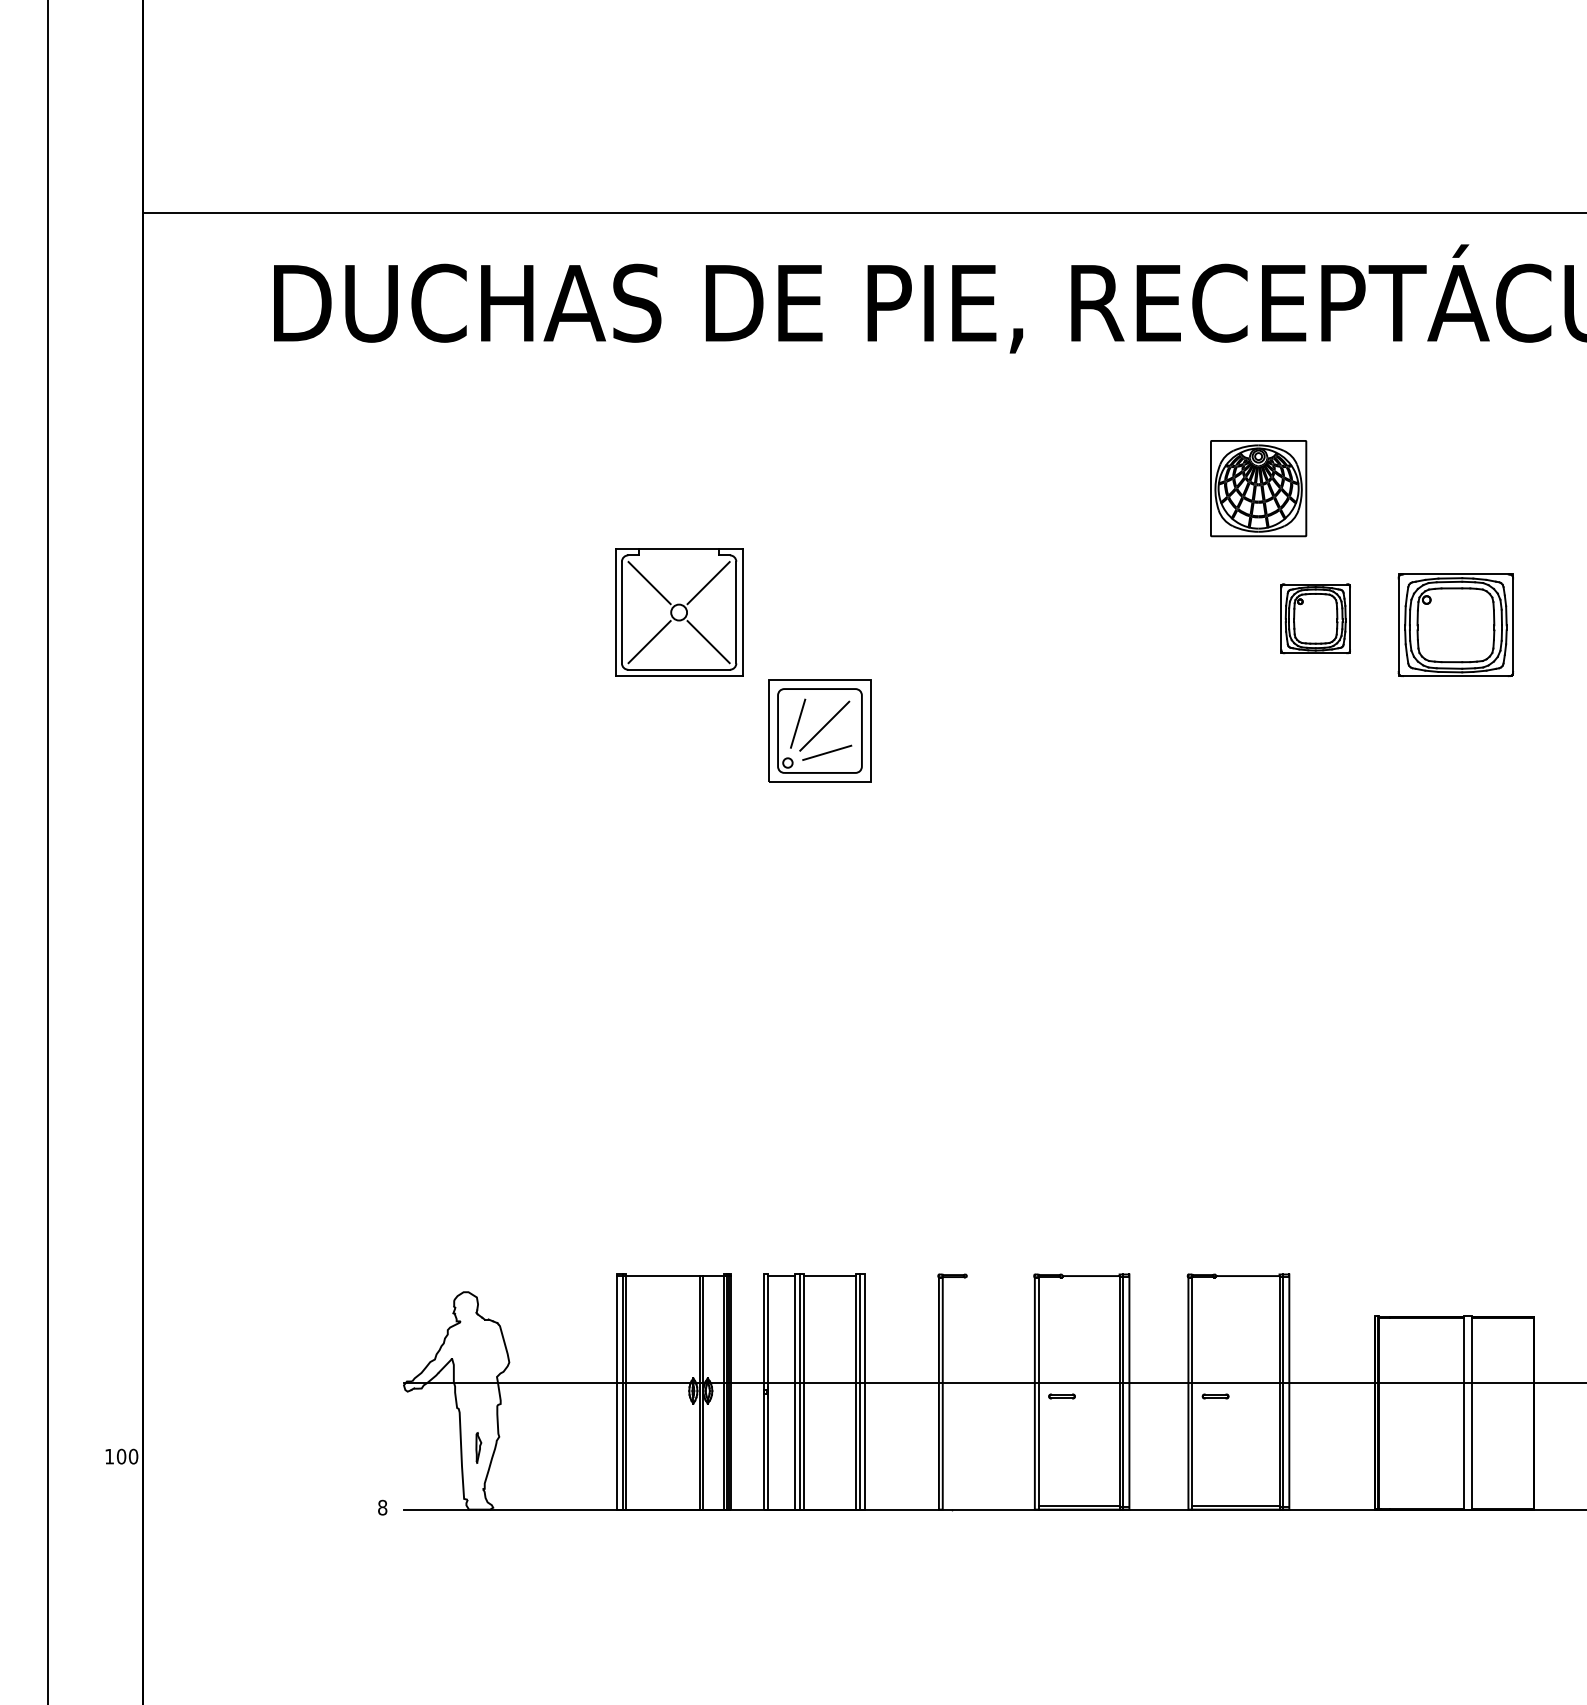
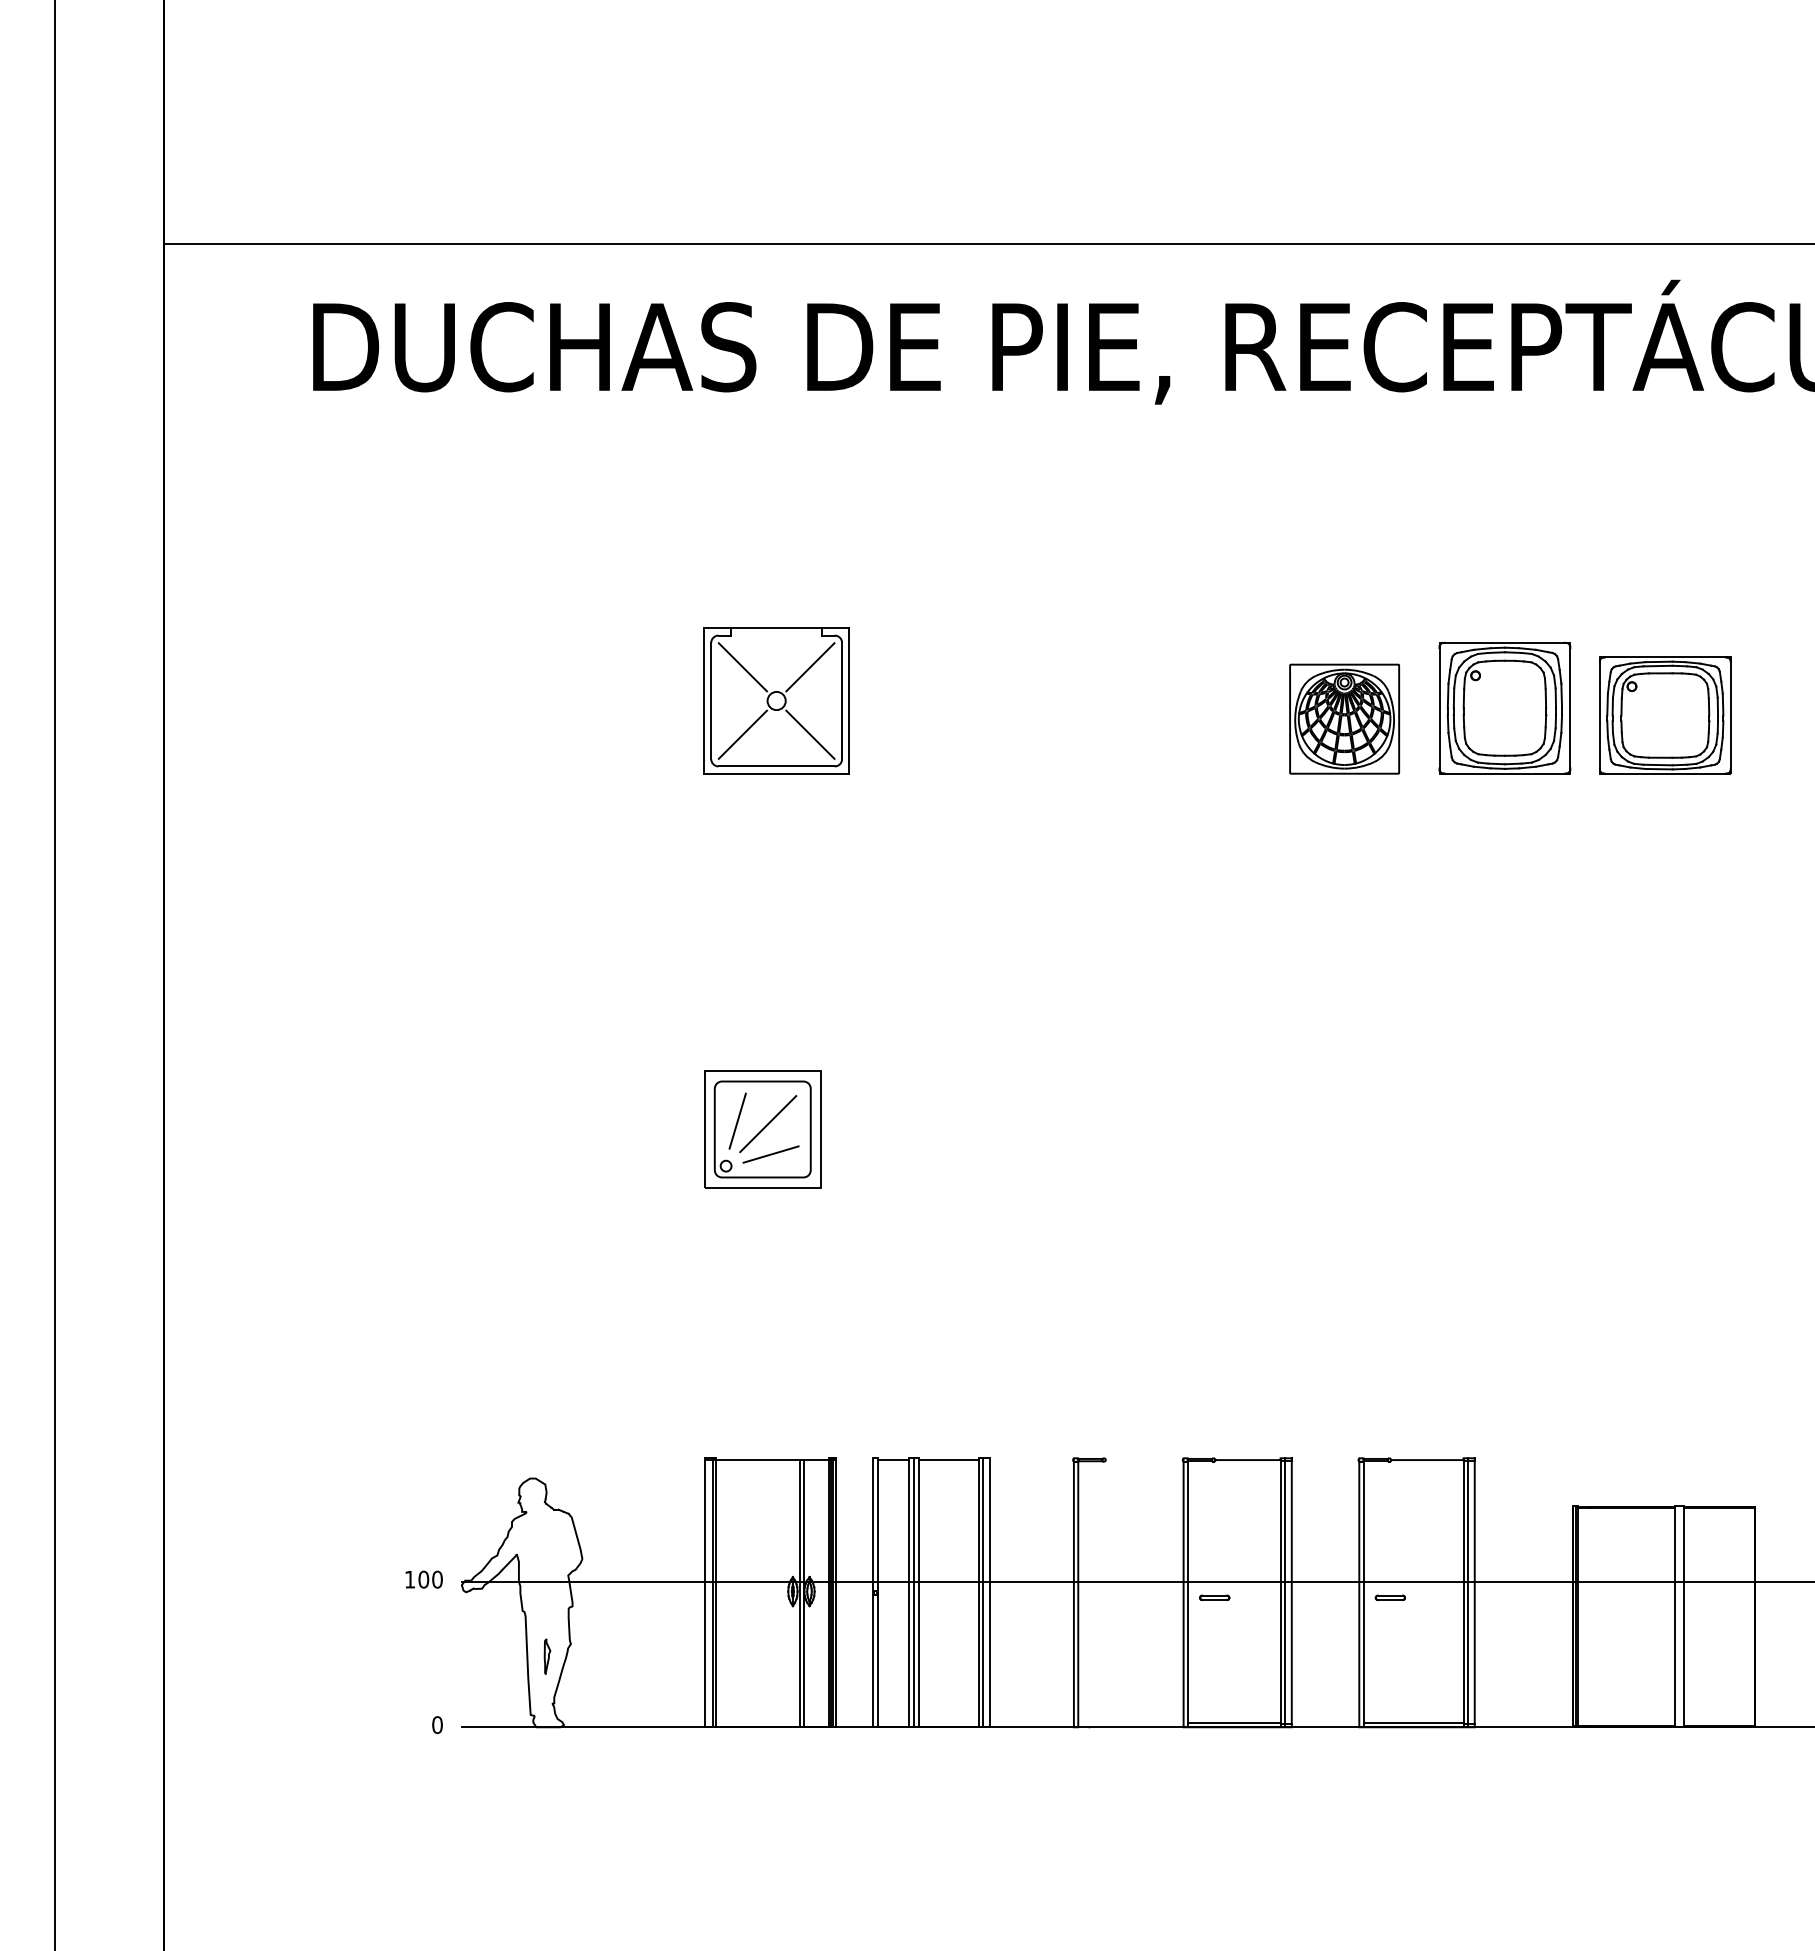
part: (1258, 488) -> (1344, 718), moved
part: (1315, 618) -> (1504, 707), size x1.67
part: (819, 731) -> (762, 1129), moved
text: (121, 1456) -> (423, 1579), moved
text: (382, 1507) -> (437, 1724), 8 -> 0

